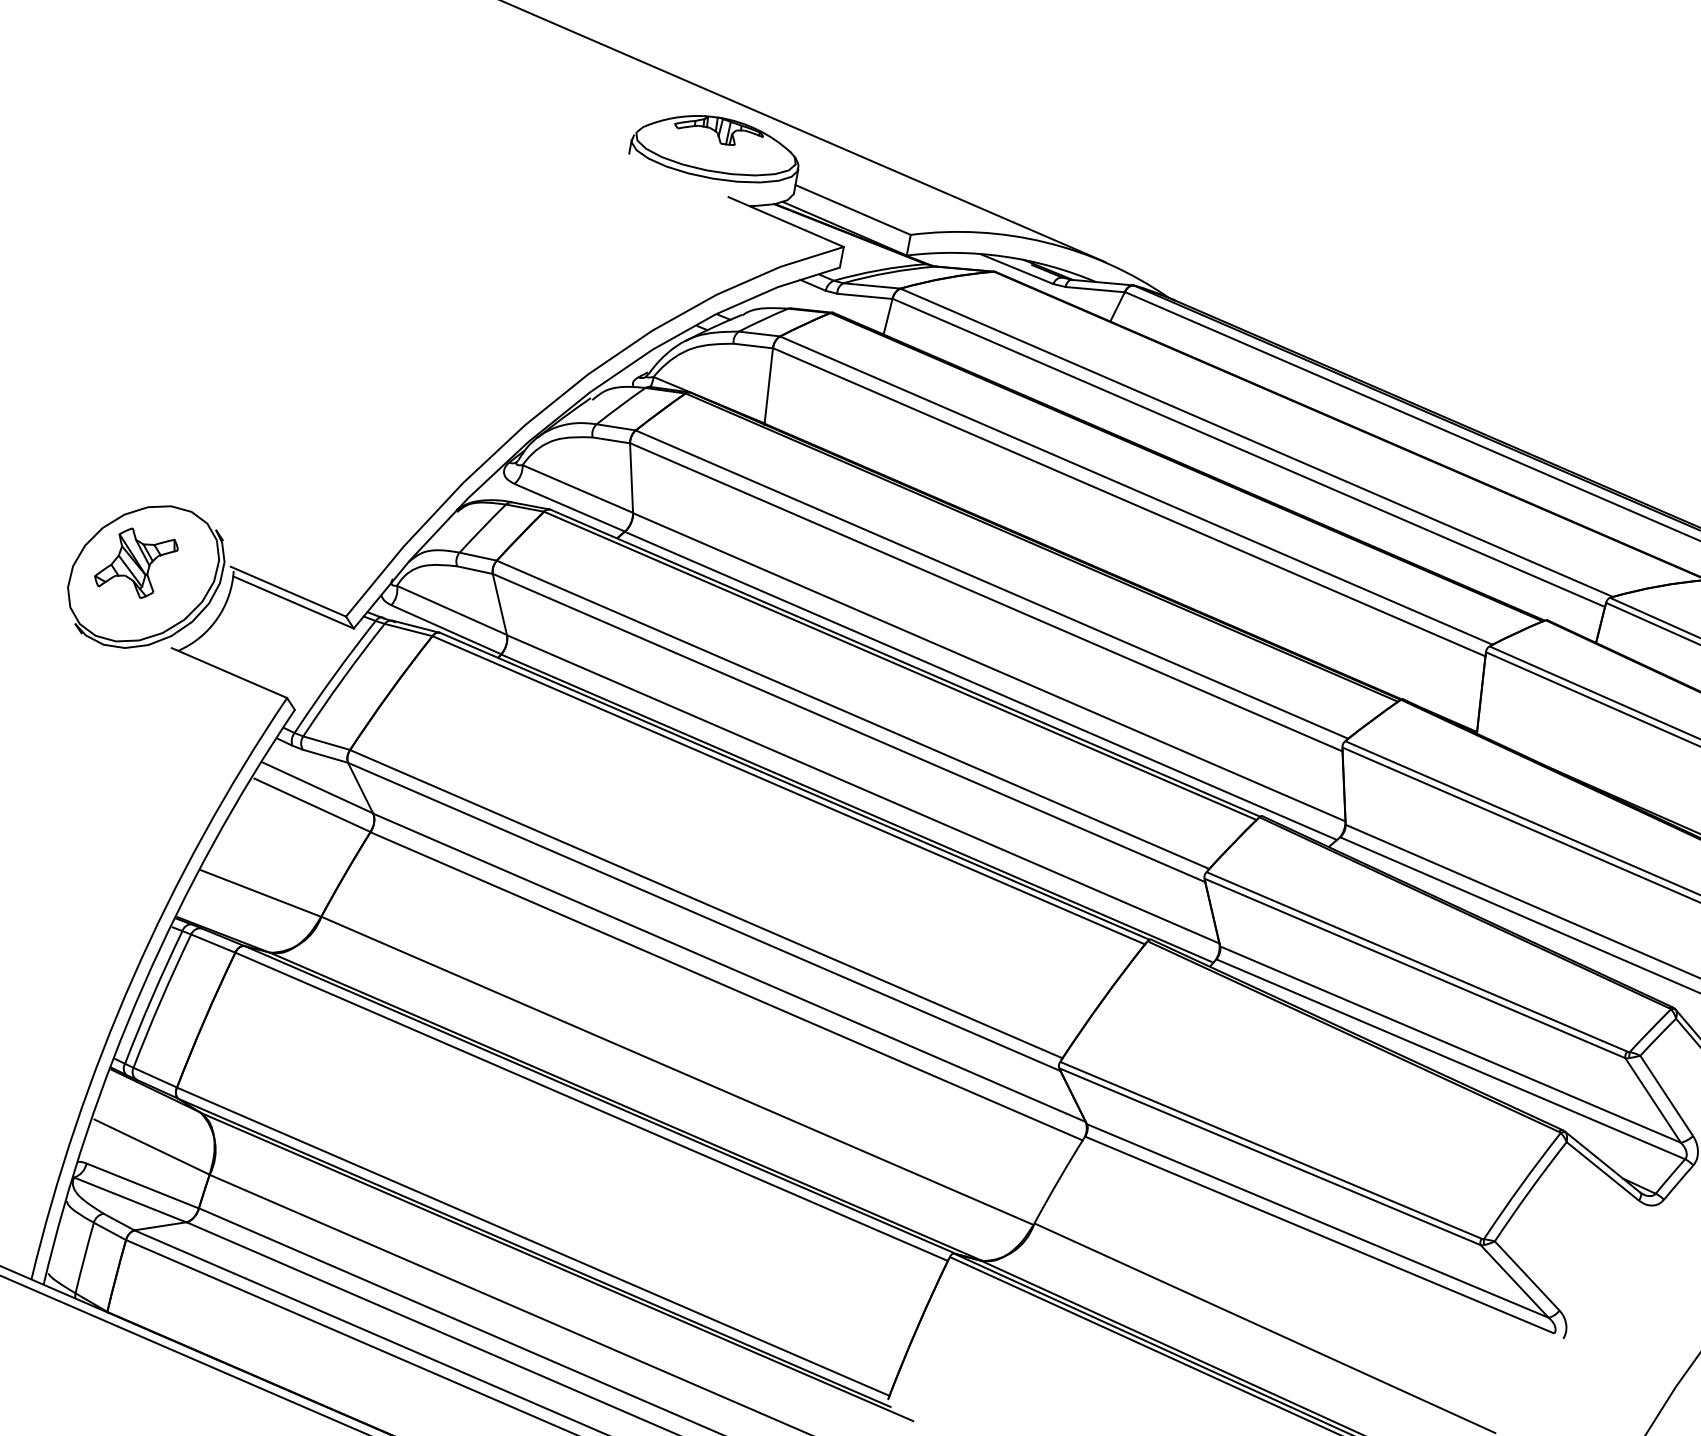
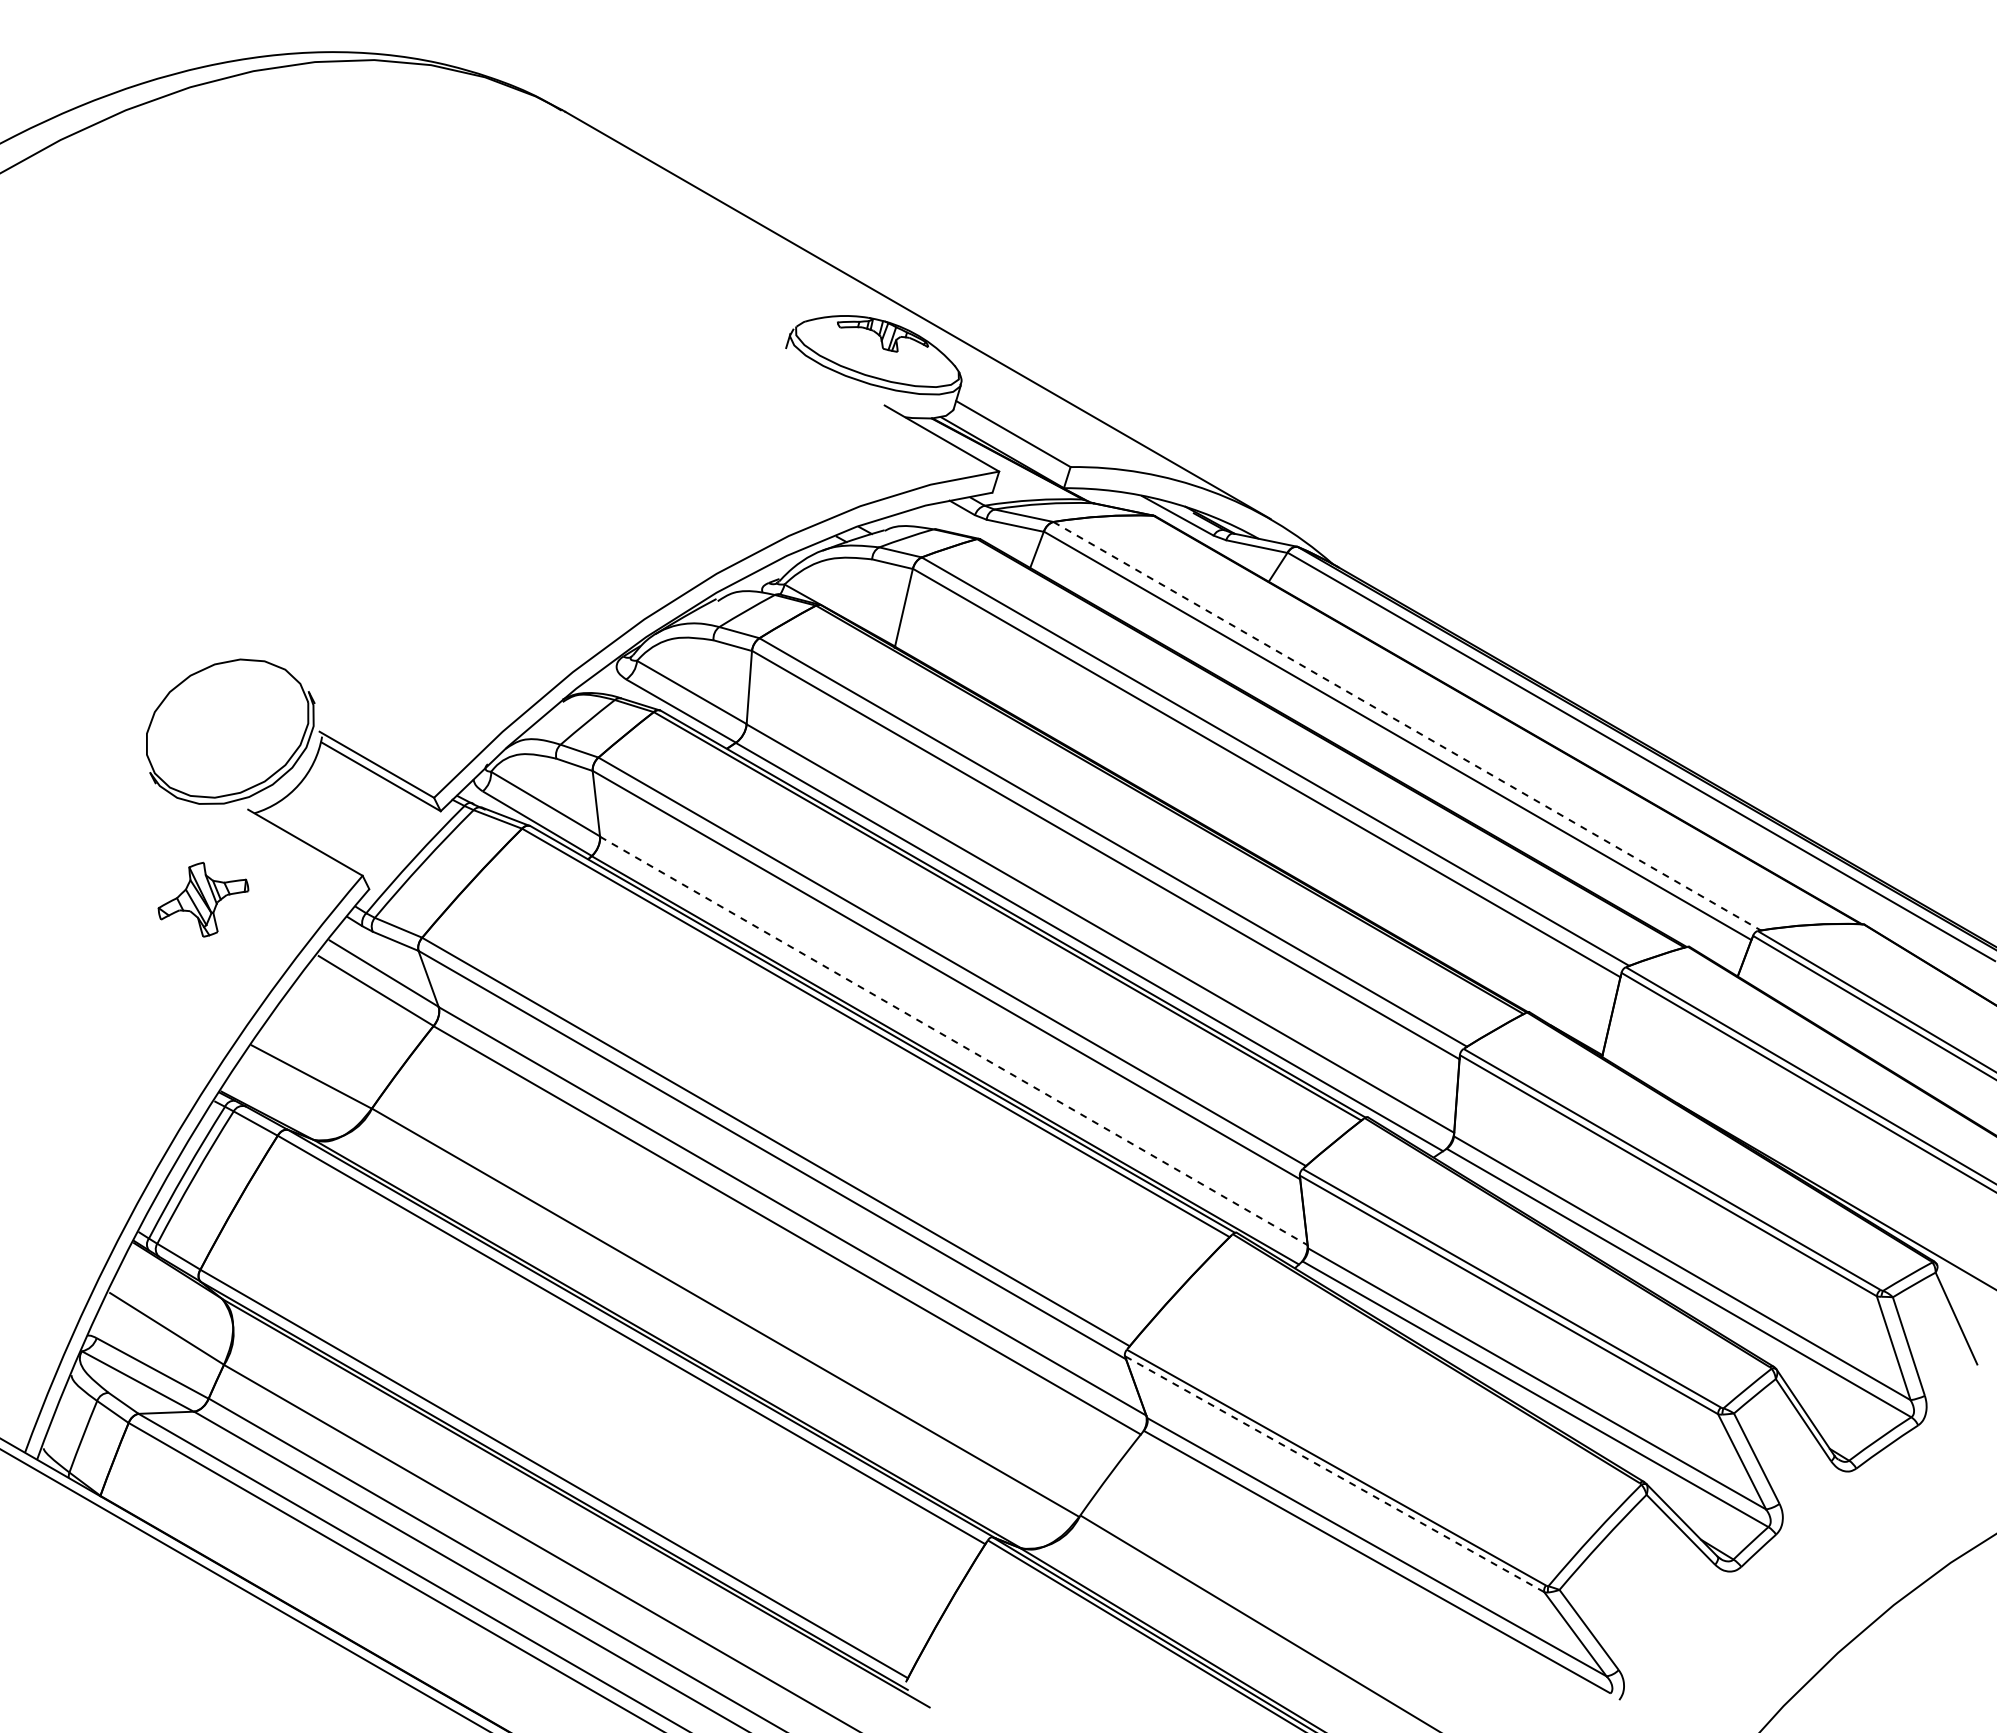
line: (1257, 442) -> (1407, 726), solid -> dashed
part: (136, 563) -> (203, 899), moved
line: (863, 789) -> (954, 1041), solid -> dashed
line: (1269, 1157) -> (1334, 1474), solid -> dashed

